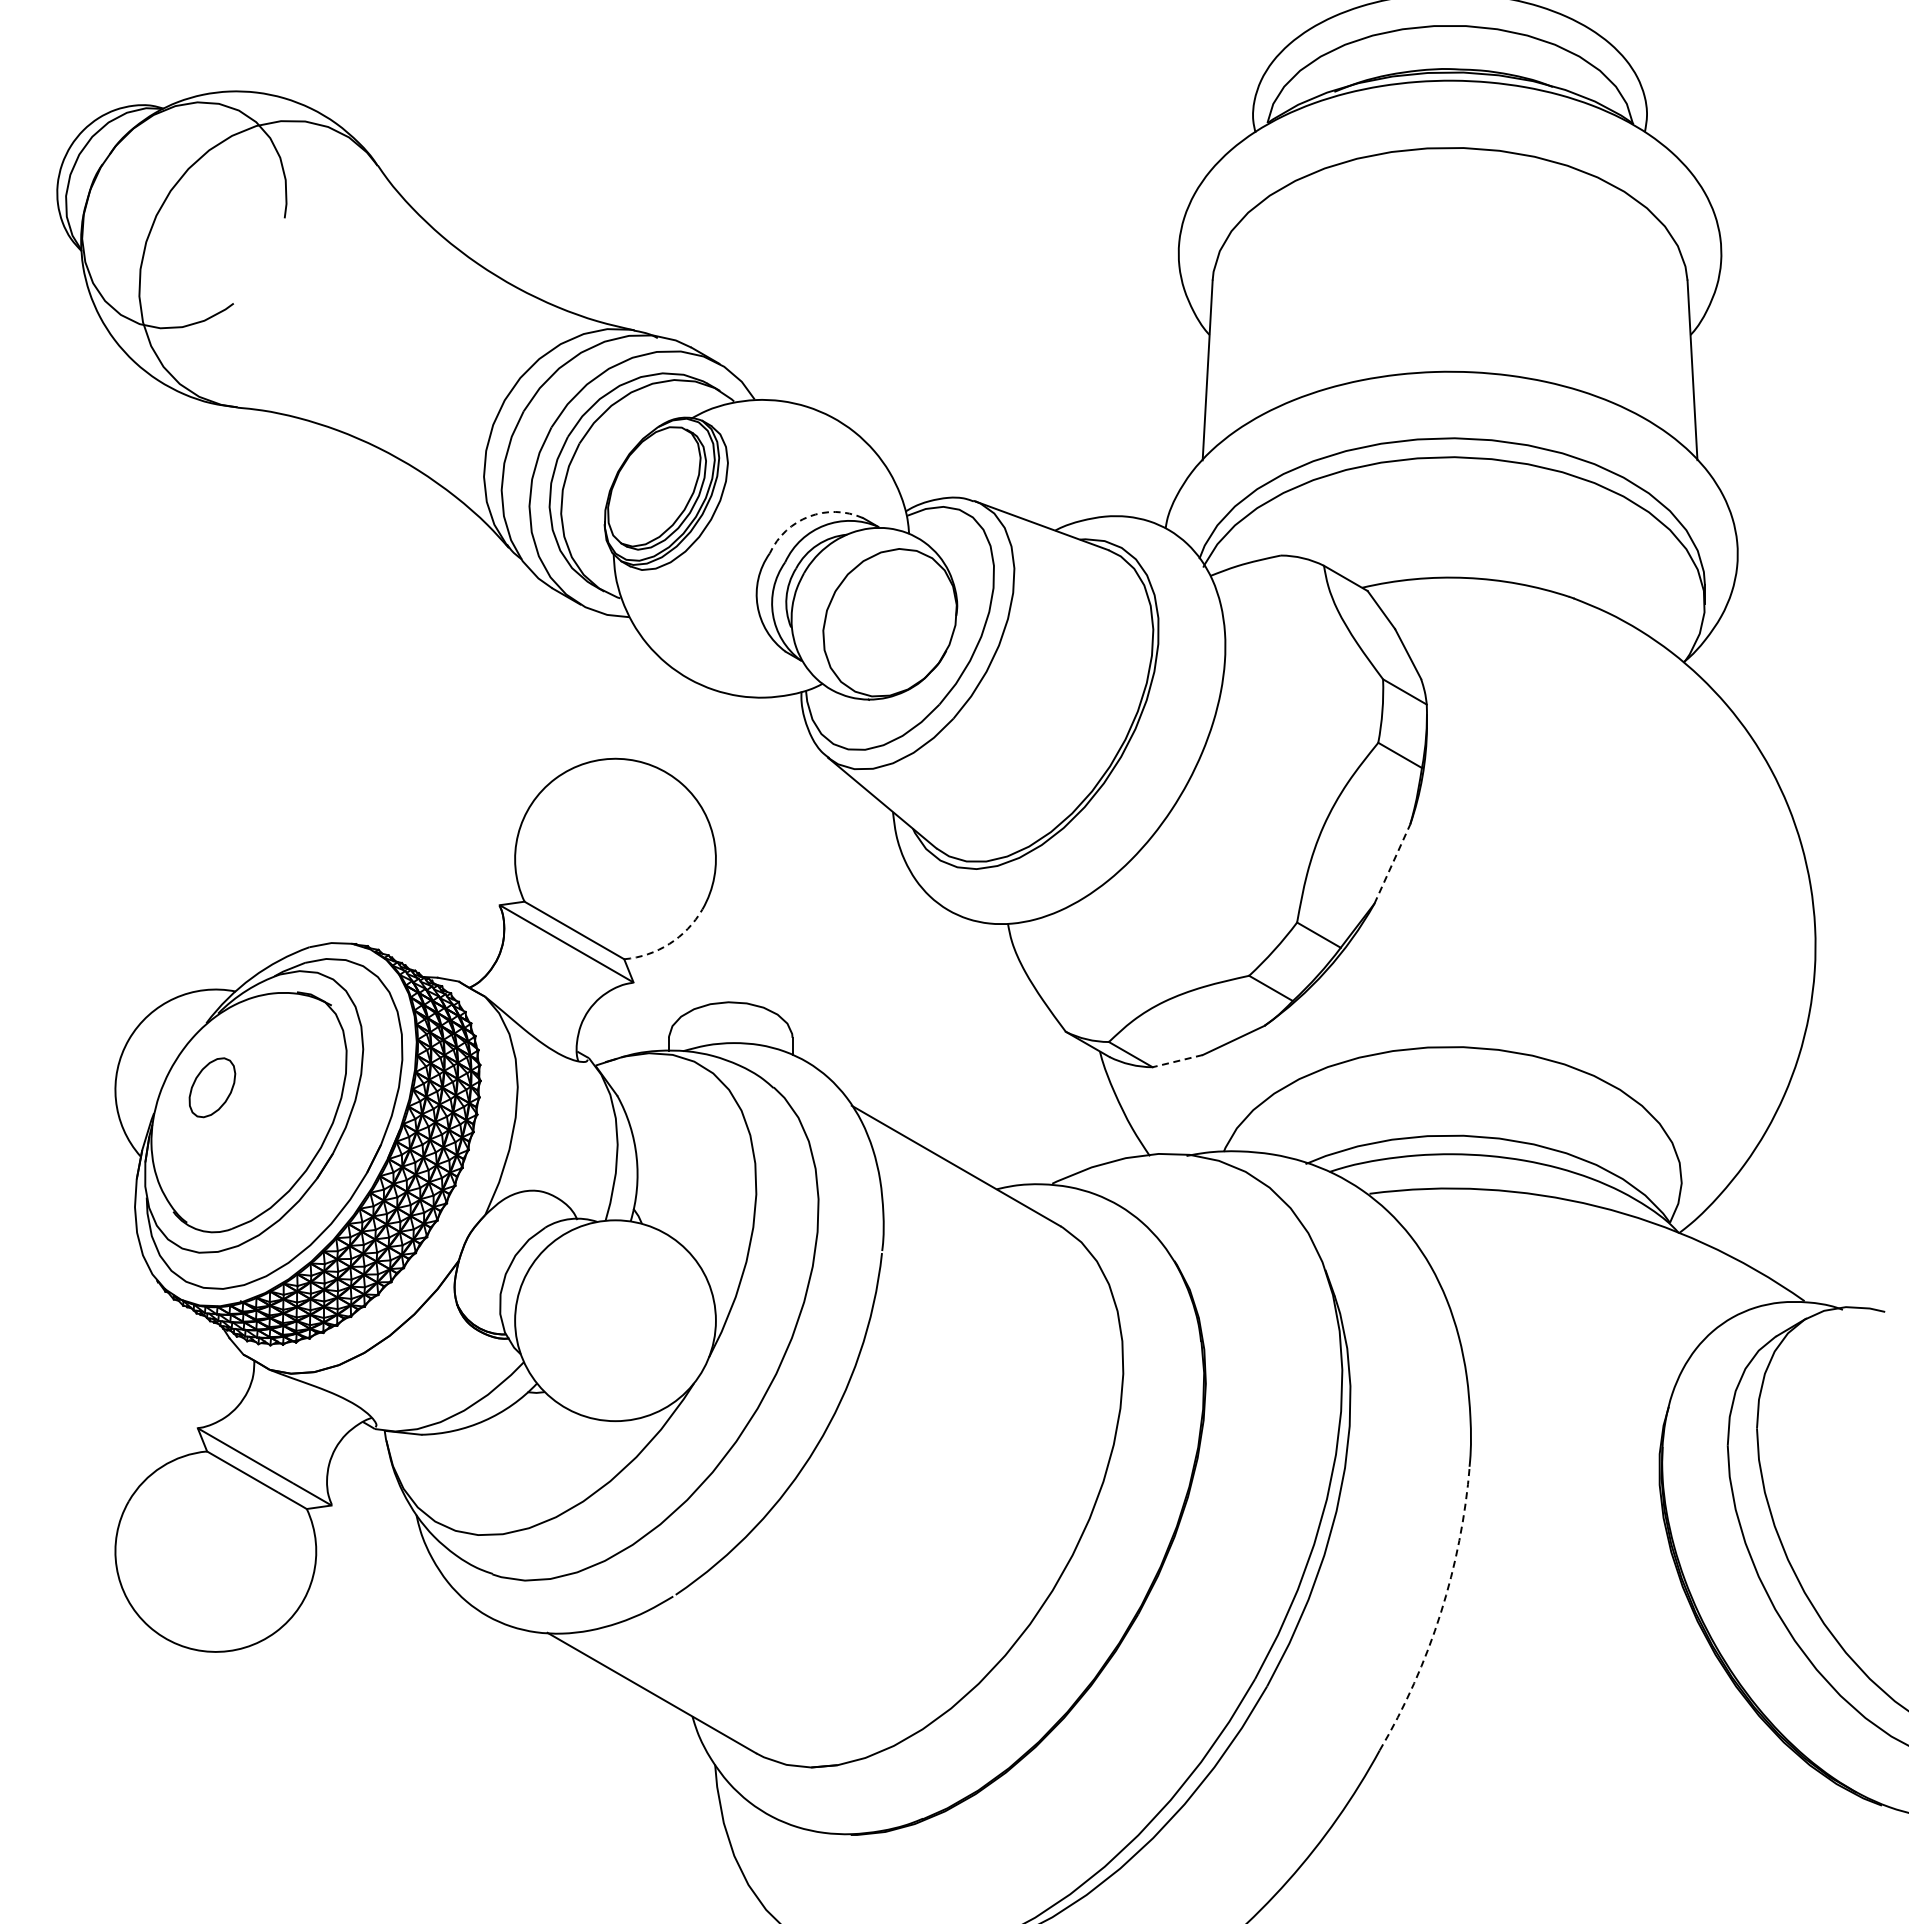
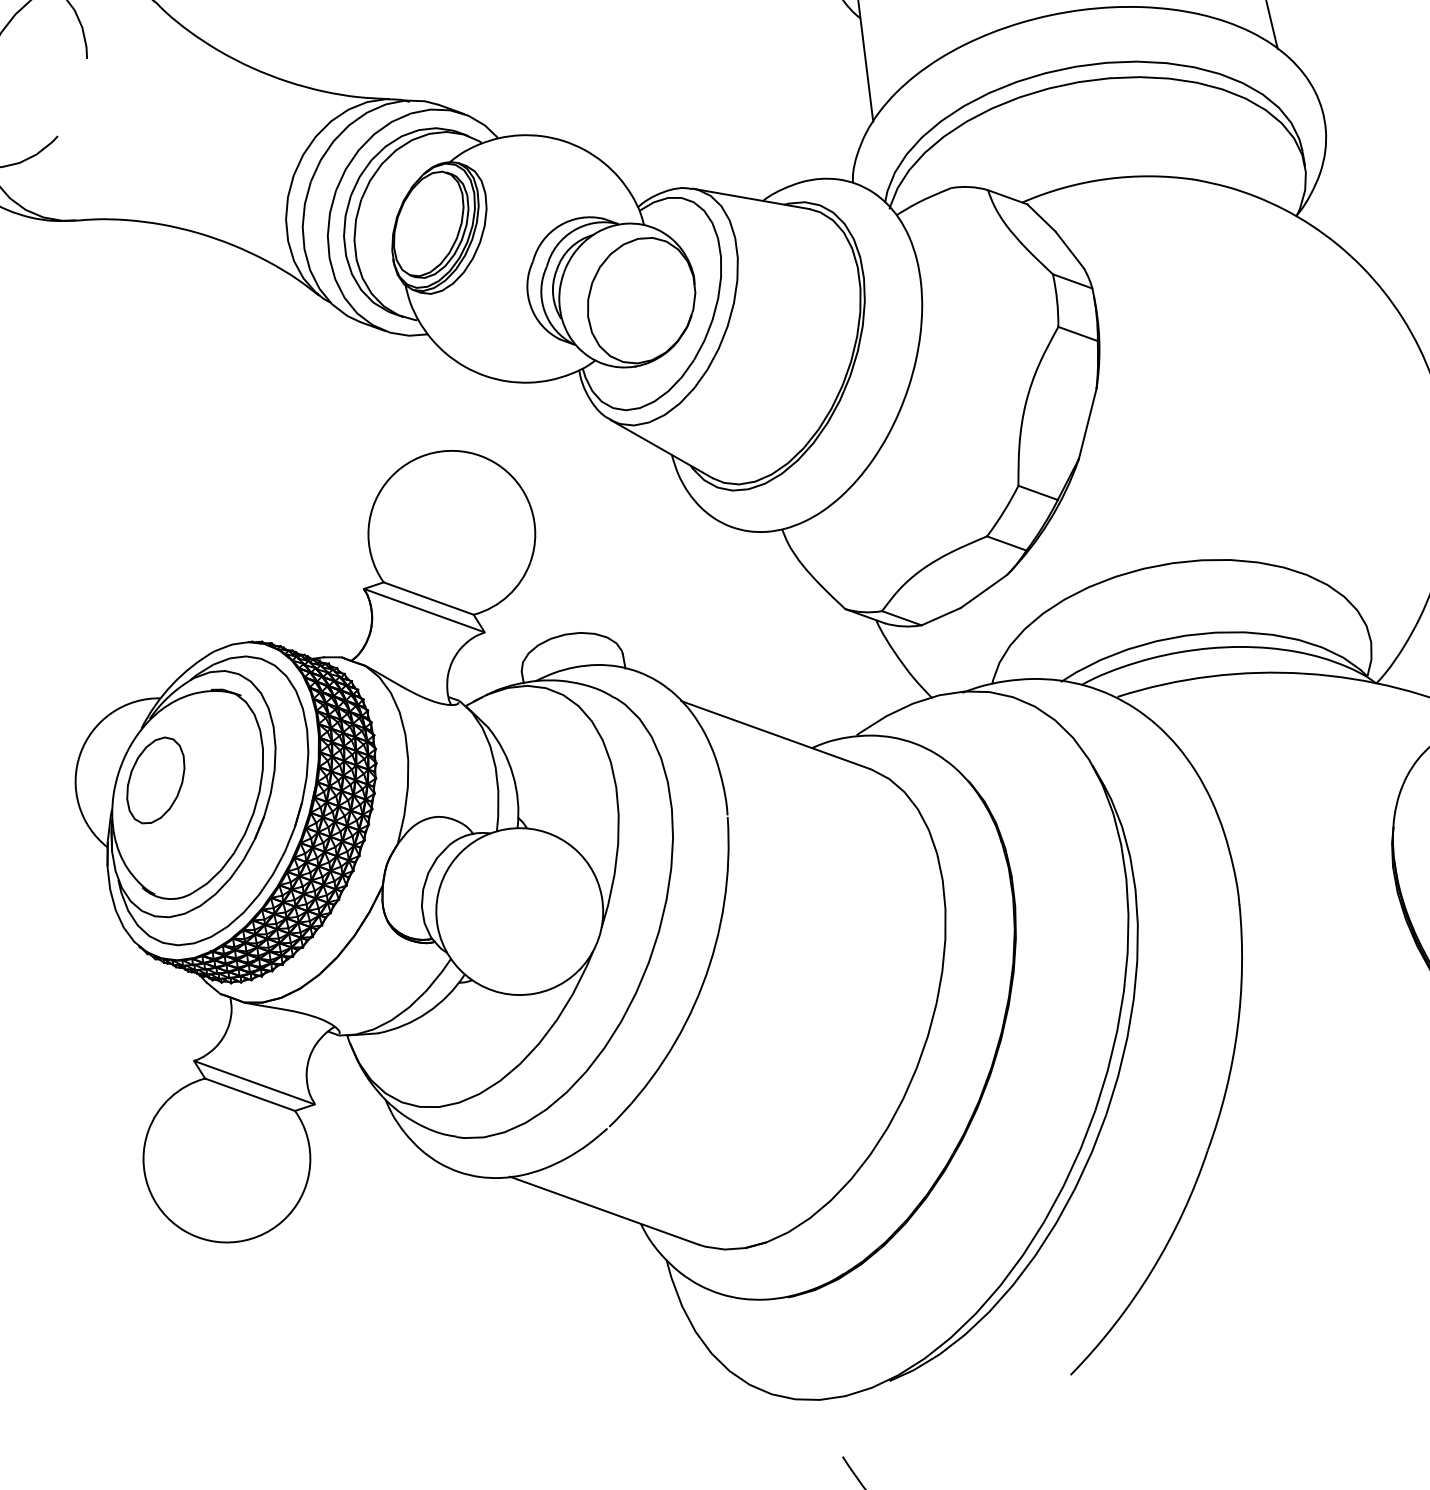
arc: (809, 516) -> (560, 225), dashed -> solid
line: (1392, 863) -> (1087, 423), dashed -> solid
arc: (669, 943) -> (508, 595), dashed -> solid
line: (1177, 1061) -> (941, 616), dashed -> solid
part: (212, 1087) -> (155, 780), size x1.67
arc: (1440, 1613) -> (1237, 1029), dashed -> solid

